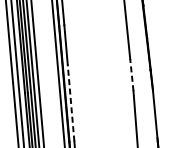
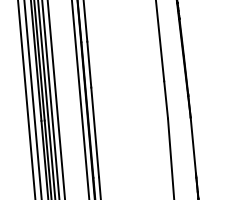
line: (132, 74) -> (166, 99), dashed -> solid
line: (71, 102) -> (95, 131), dashed -> solid

